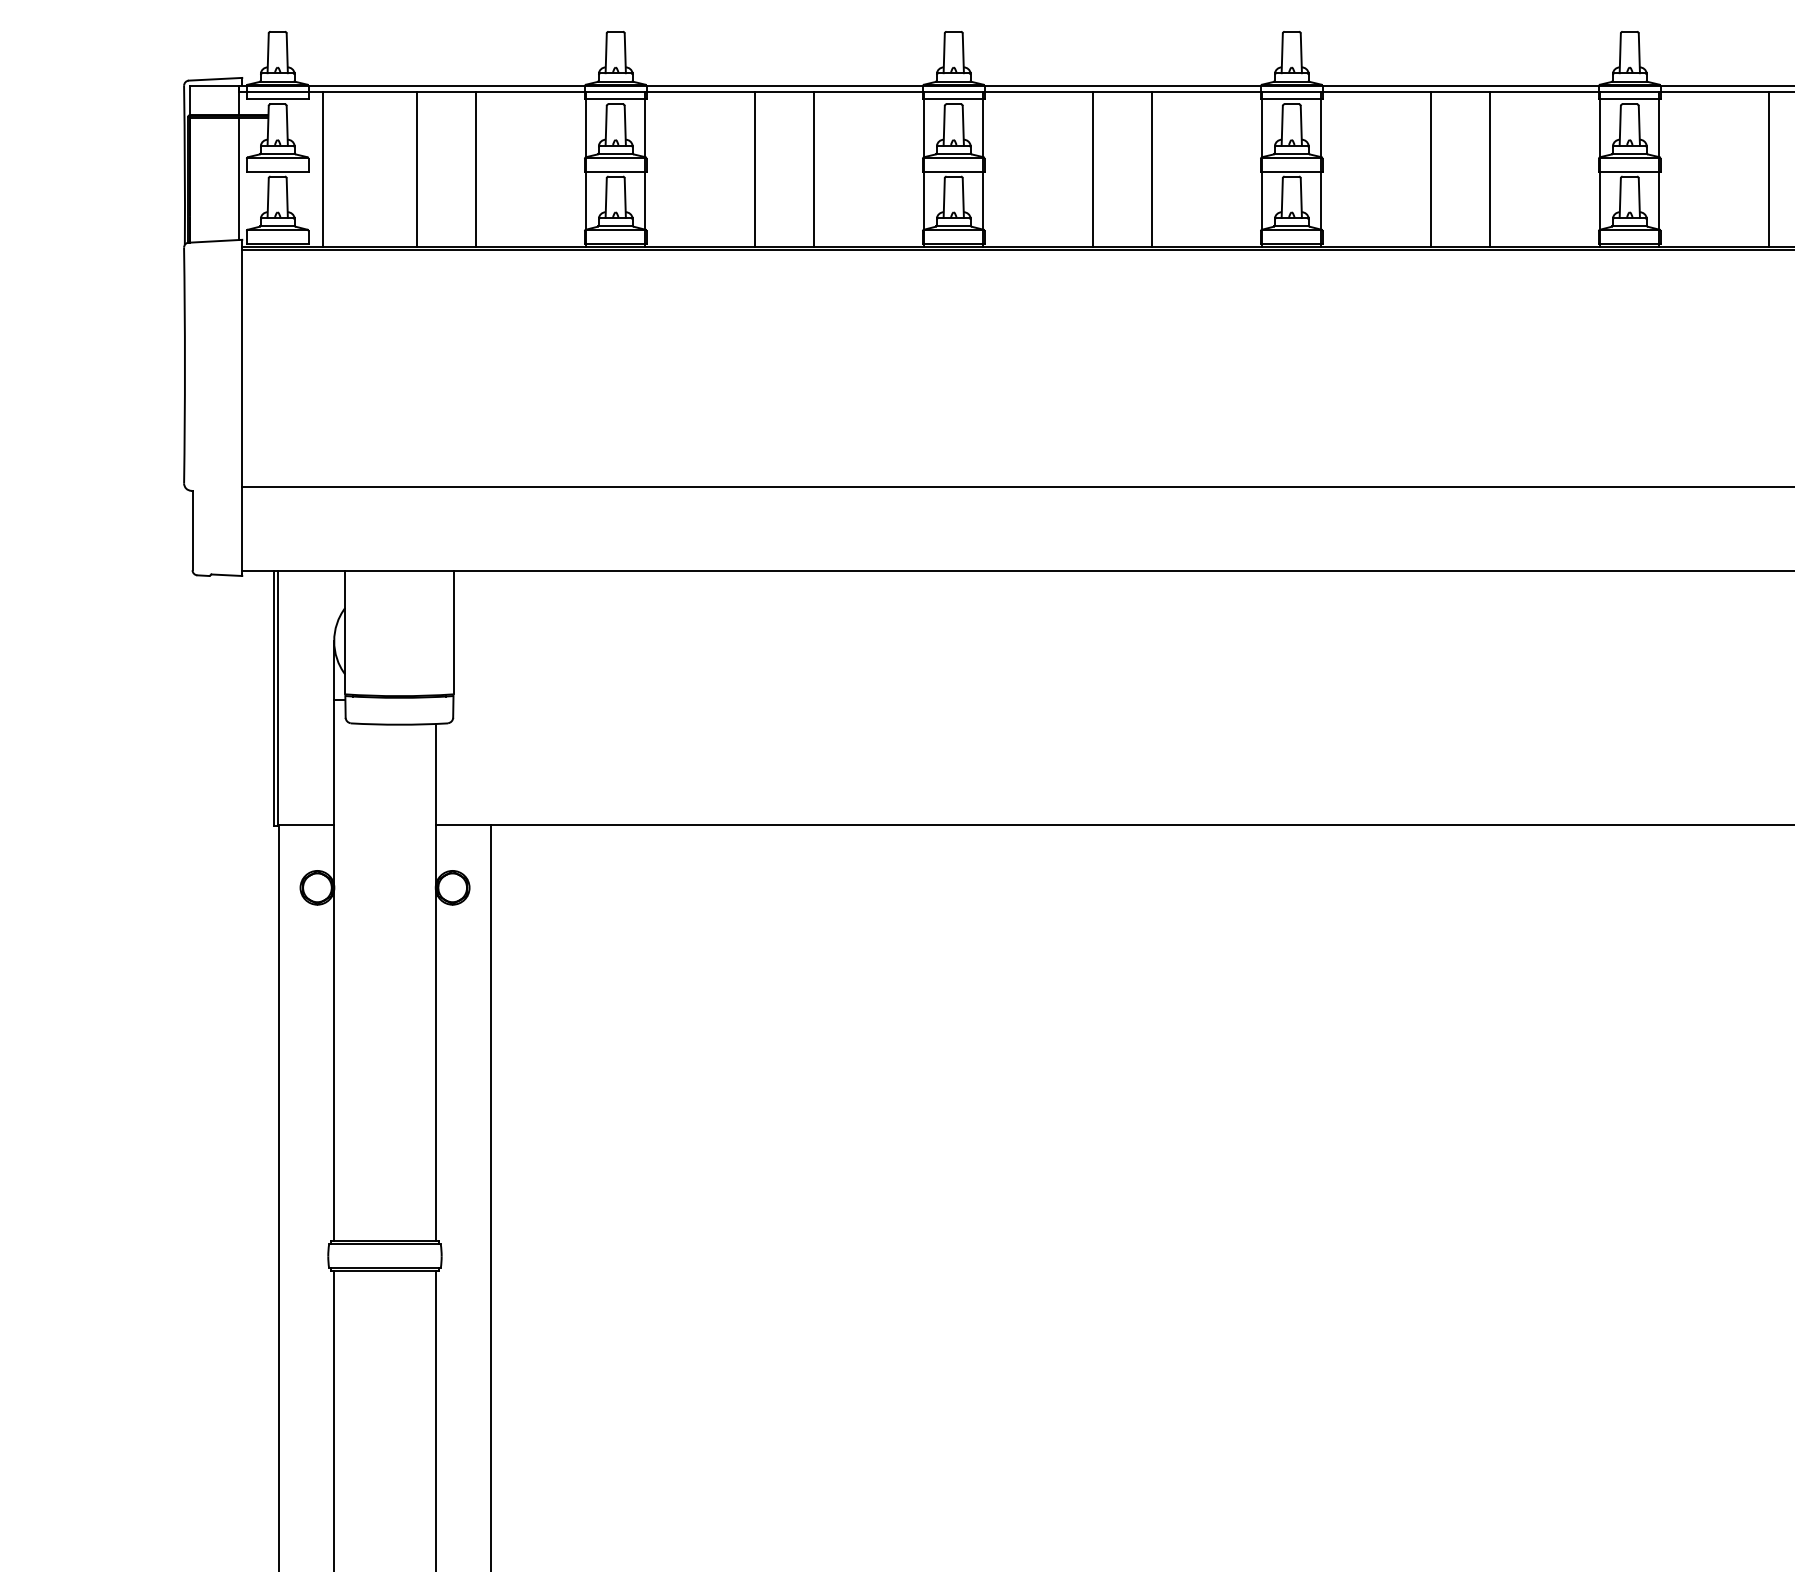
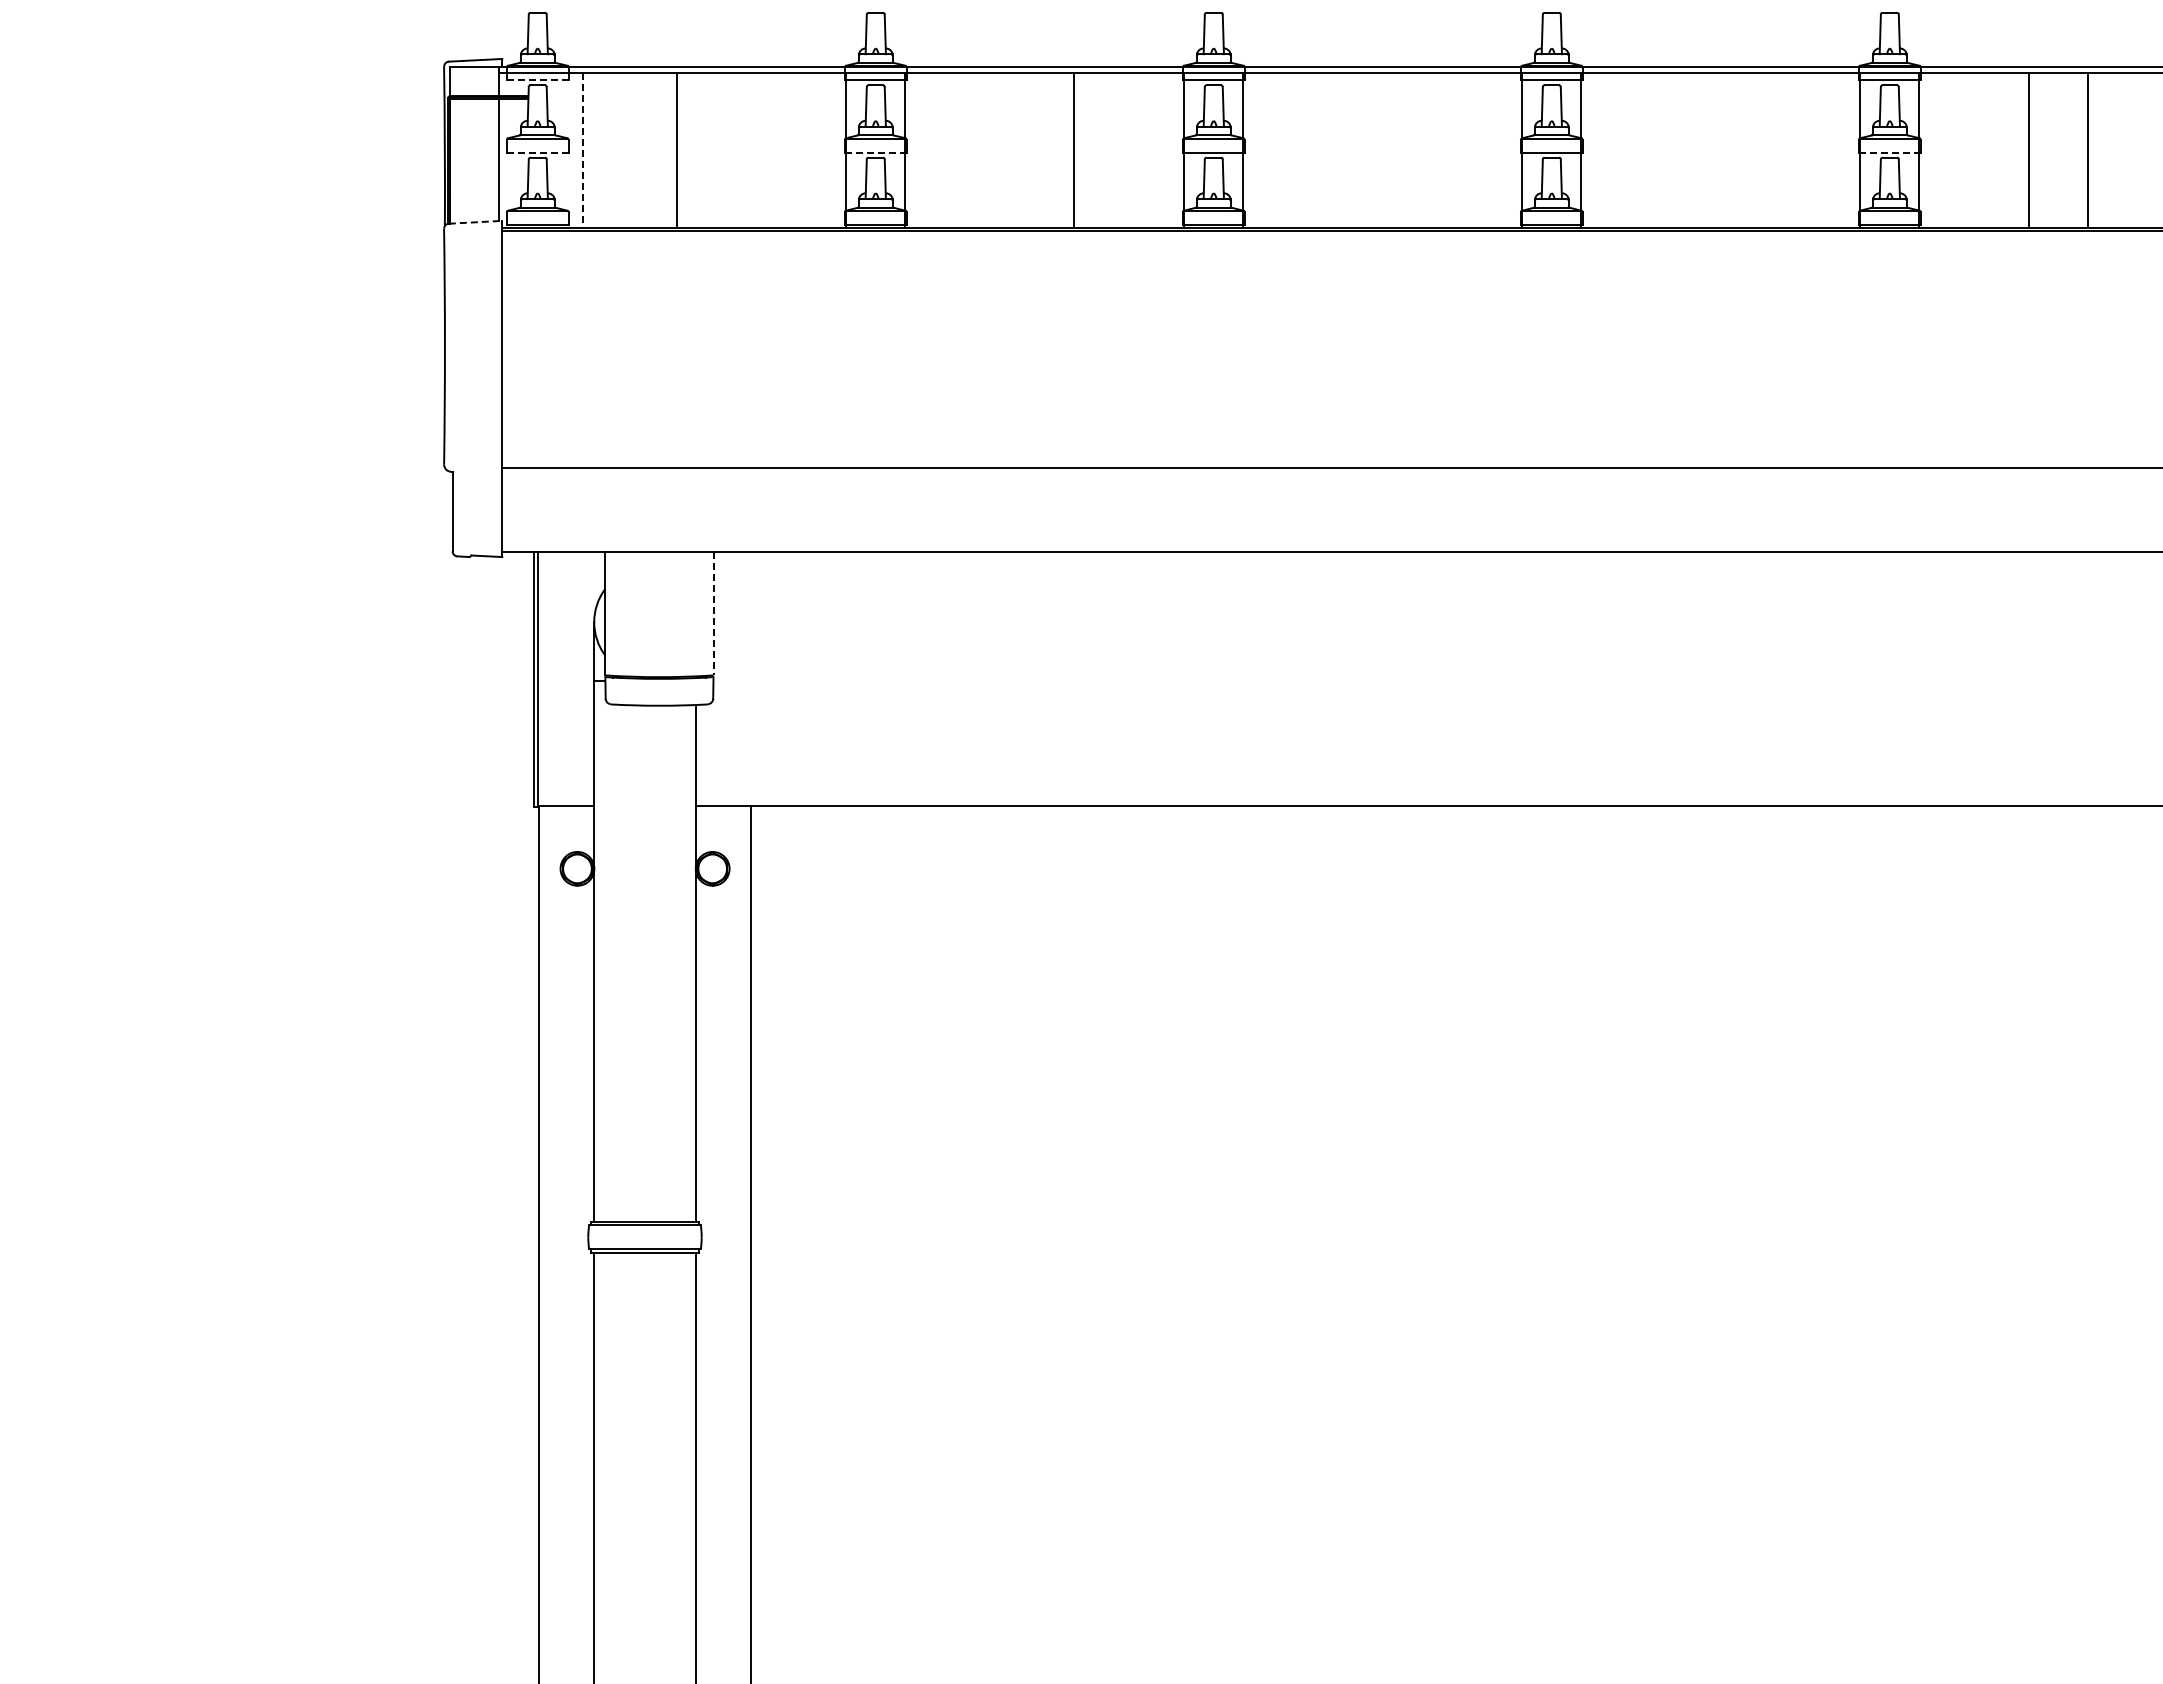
line: (277, 99) -> (537, 80), solid -> dashed
line: (476, 169) -> (736, 150), removed
line: (755, 169) -> (1015, 150), removed
line: (1093, 169) -> (1353, 150), removed
line: (1152, 169) -> (1412, 150), removed
line: (1431, 169) -> (1691, 150), removed
line: (1490, 169) -> (1750, 150), removed
line: (322, 170) -> (582, 151), solid -> dashed
line: (277, 171) -> (537, 152), solid -> dashed
line: (615, 171) -> (875, 152), solid -> dashed
line: (1629, 171) -> (1889, 152), solid -> dashed
line: (215, 241) -> (475, 222), solid -> dashed
line: (453, 632) -> (713, 613), solid -> dashed

